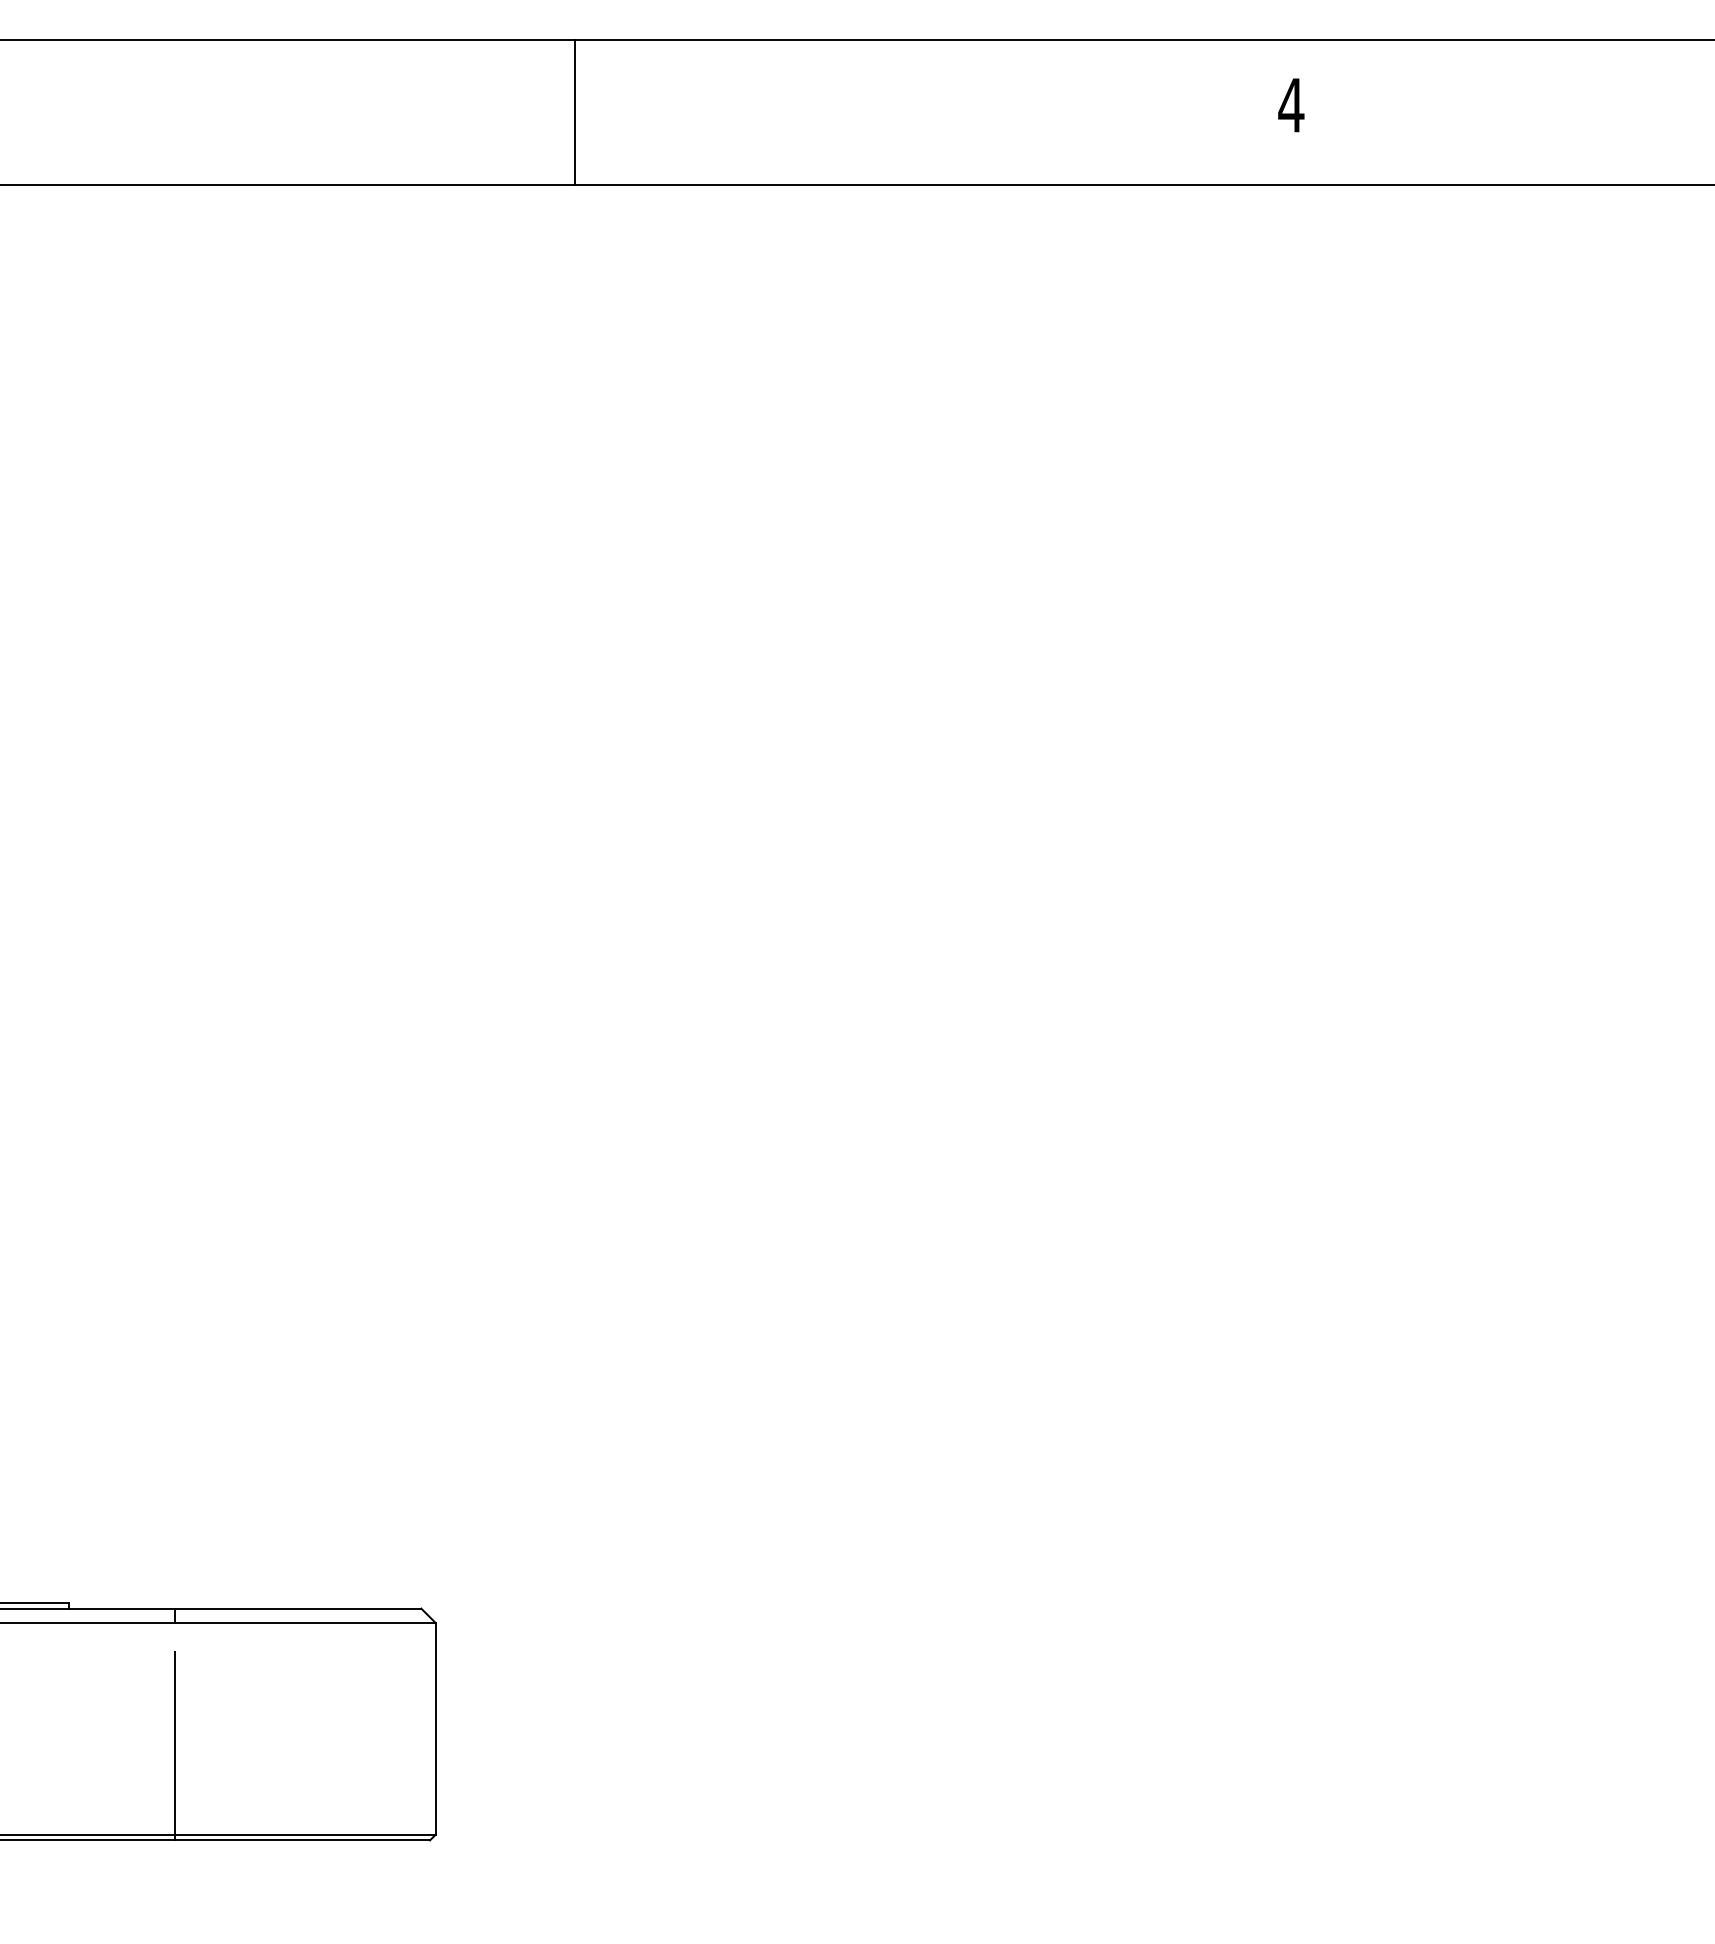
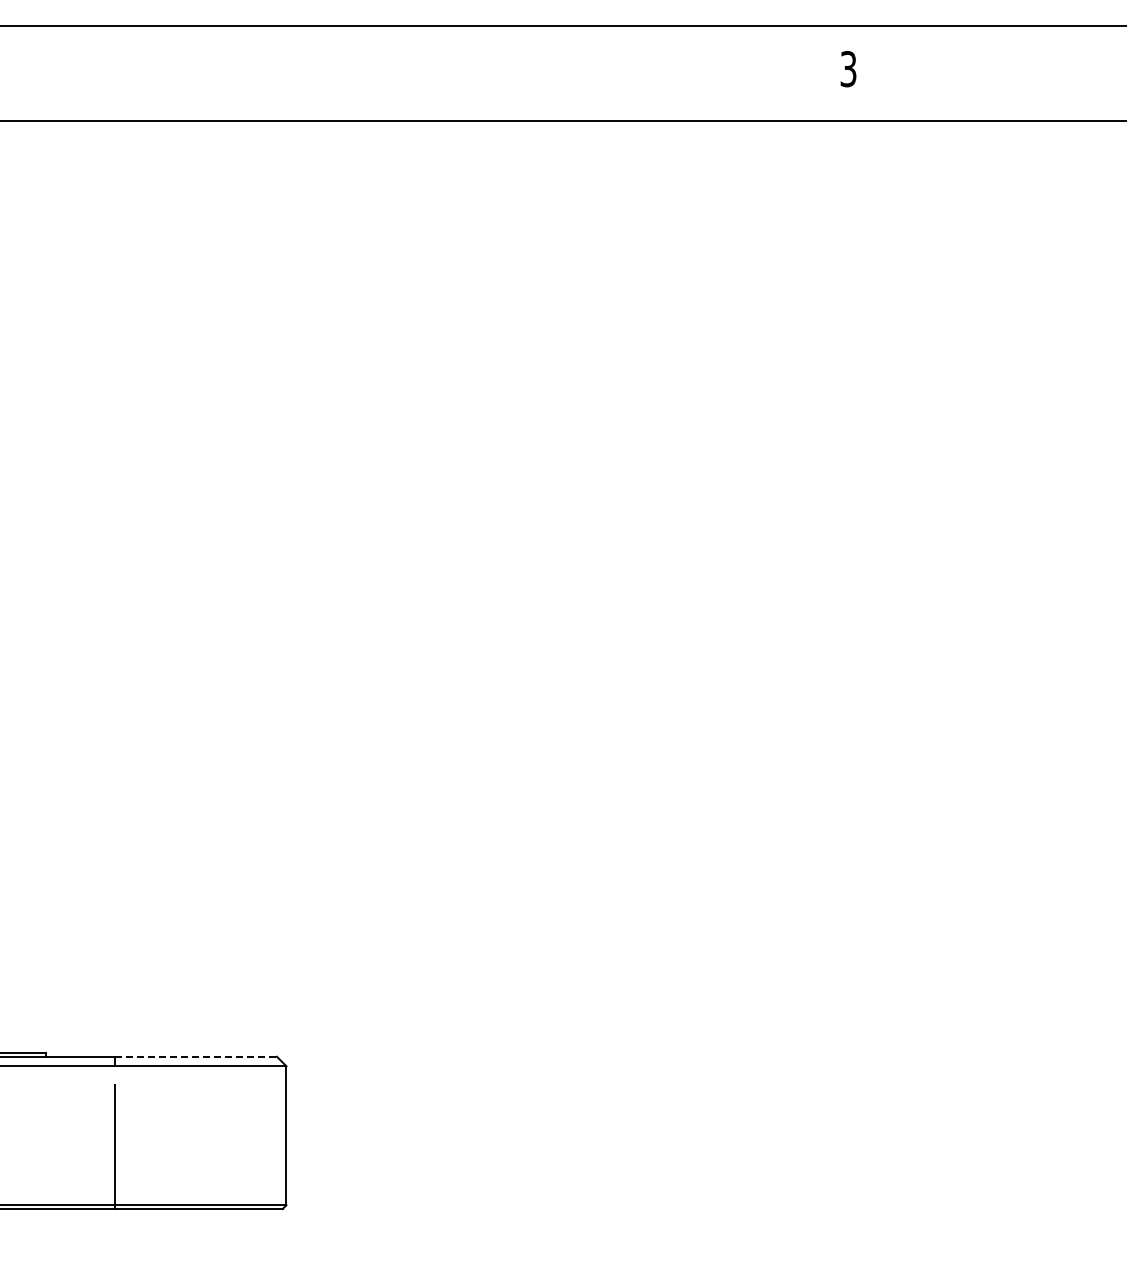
text: (1291, 104) -> (848, 68), 4 -> 3
line: (575, 112) -> (378, 73), removed
line: (298, 1608) -> (196, 1056), solid -> dashed

